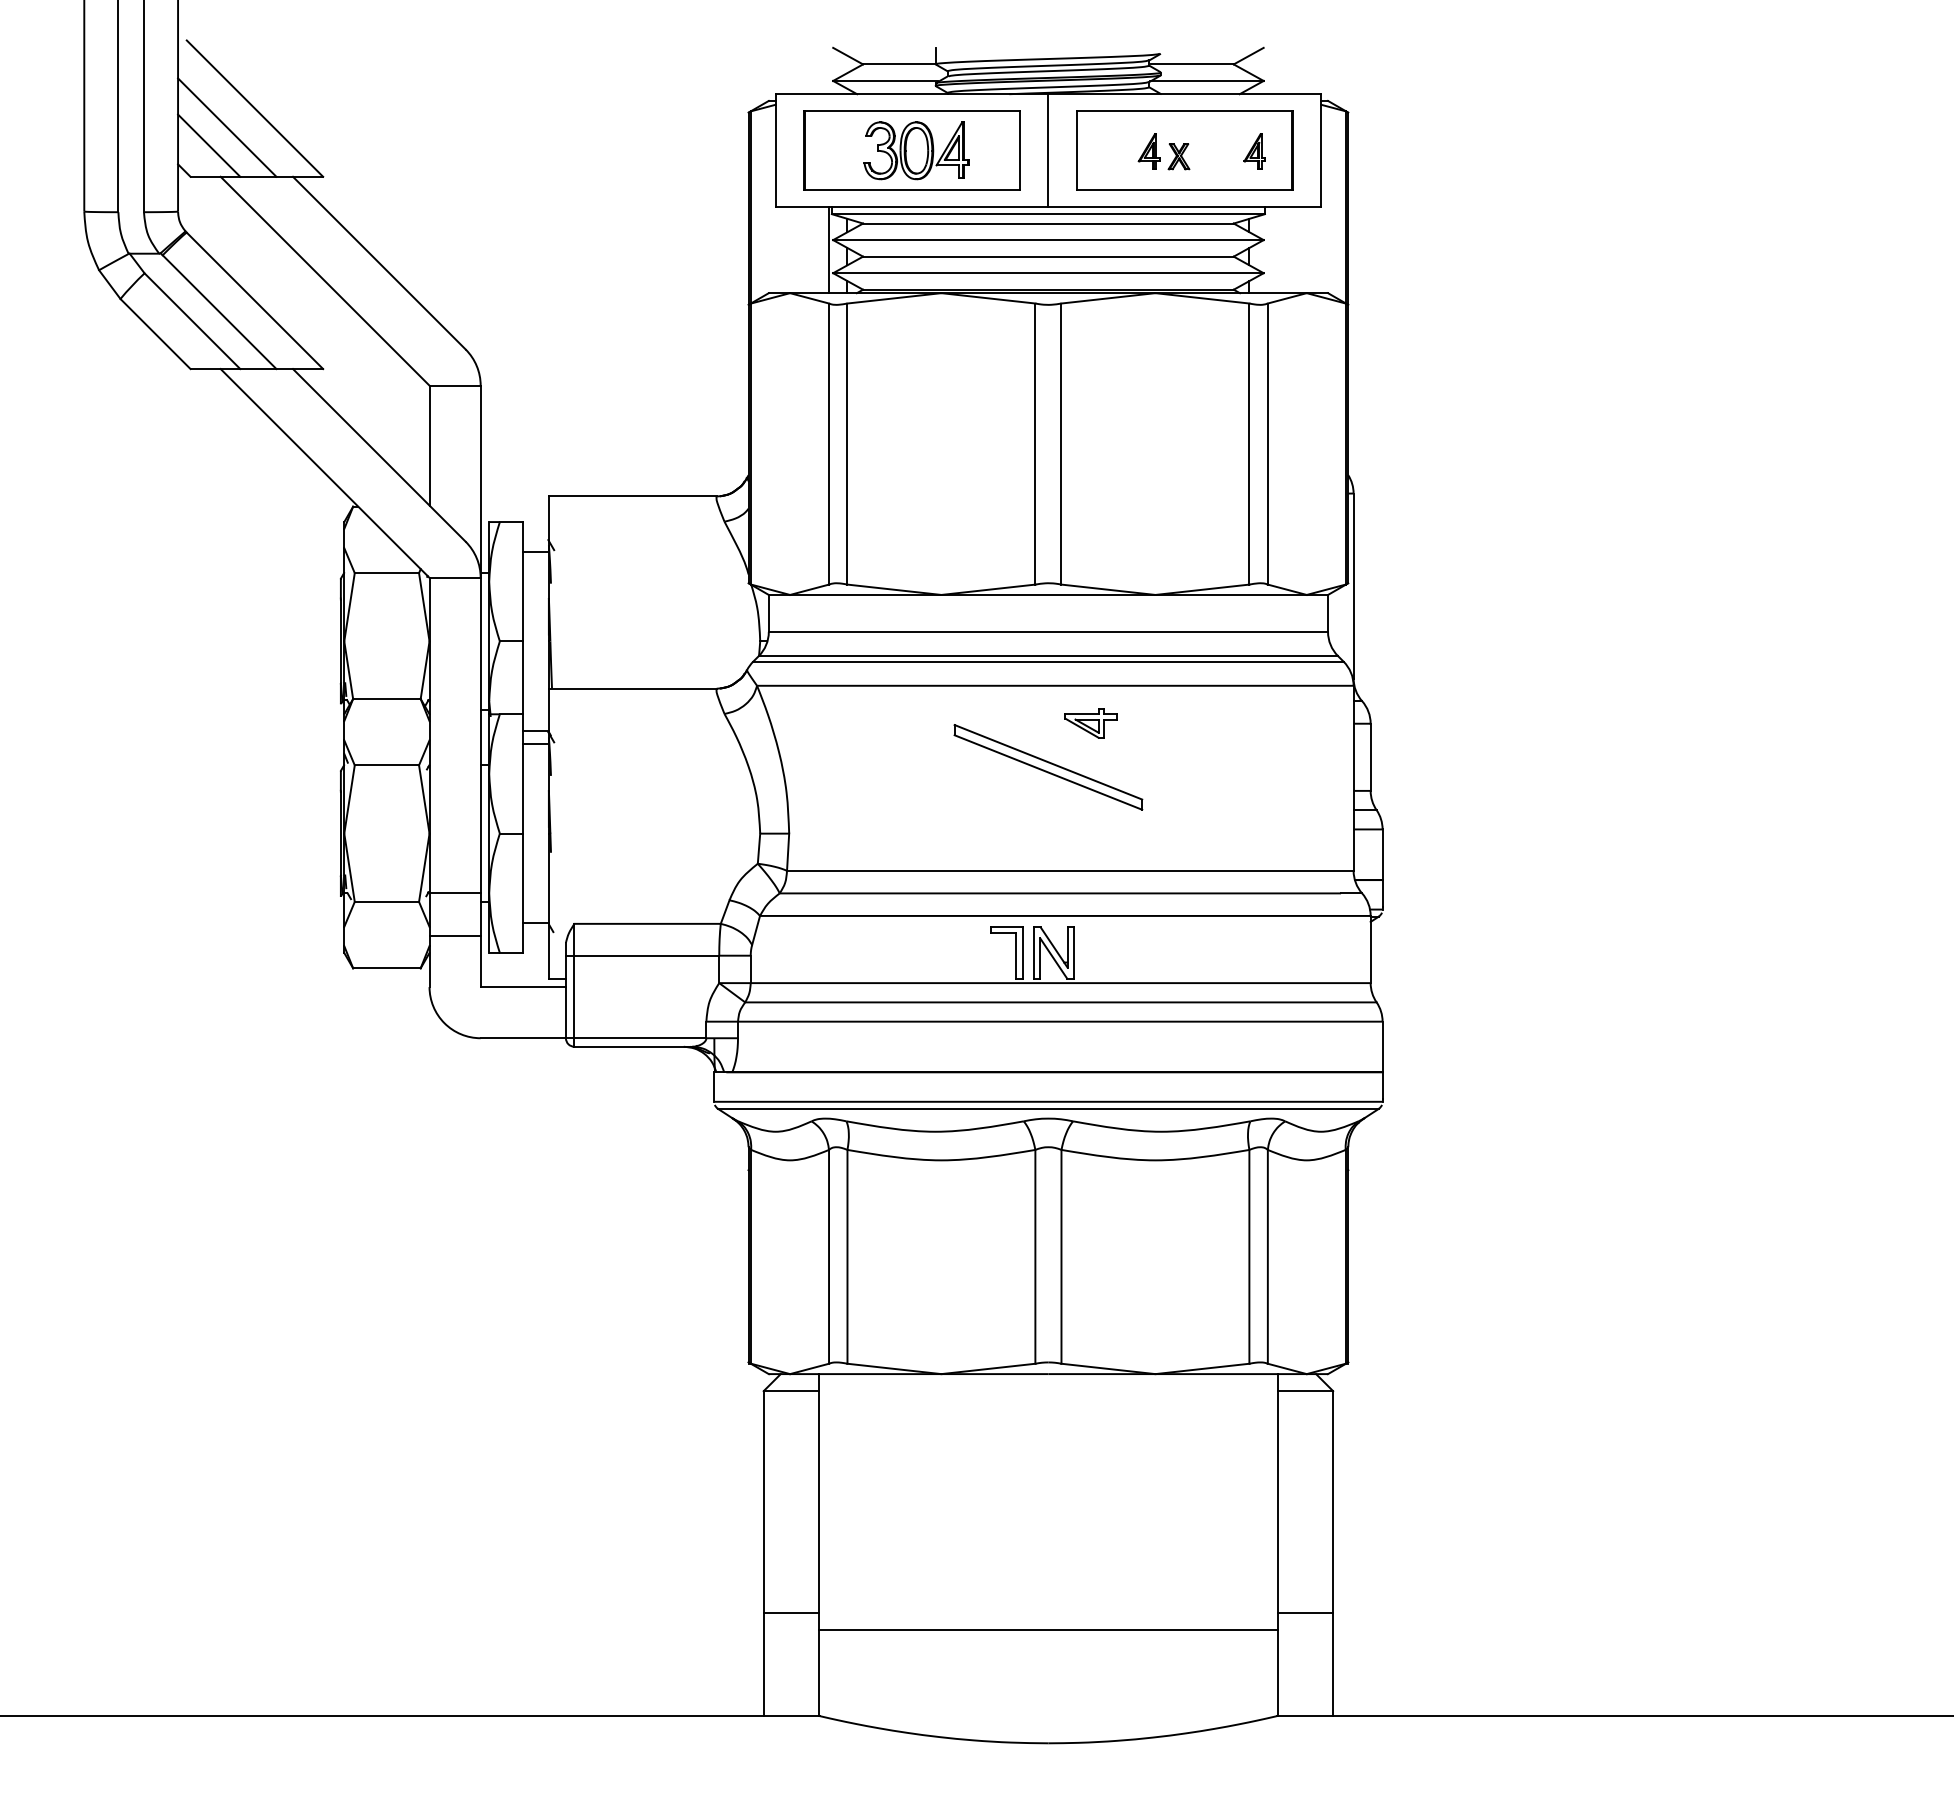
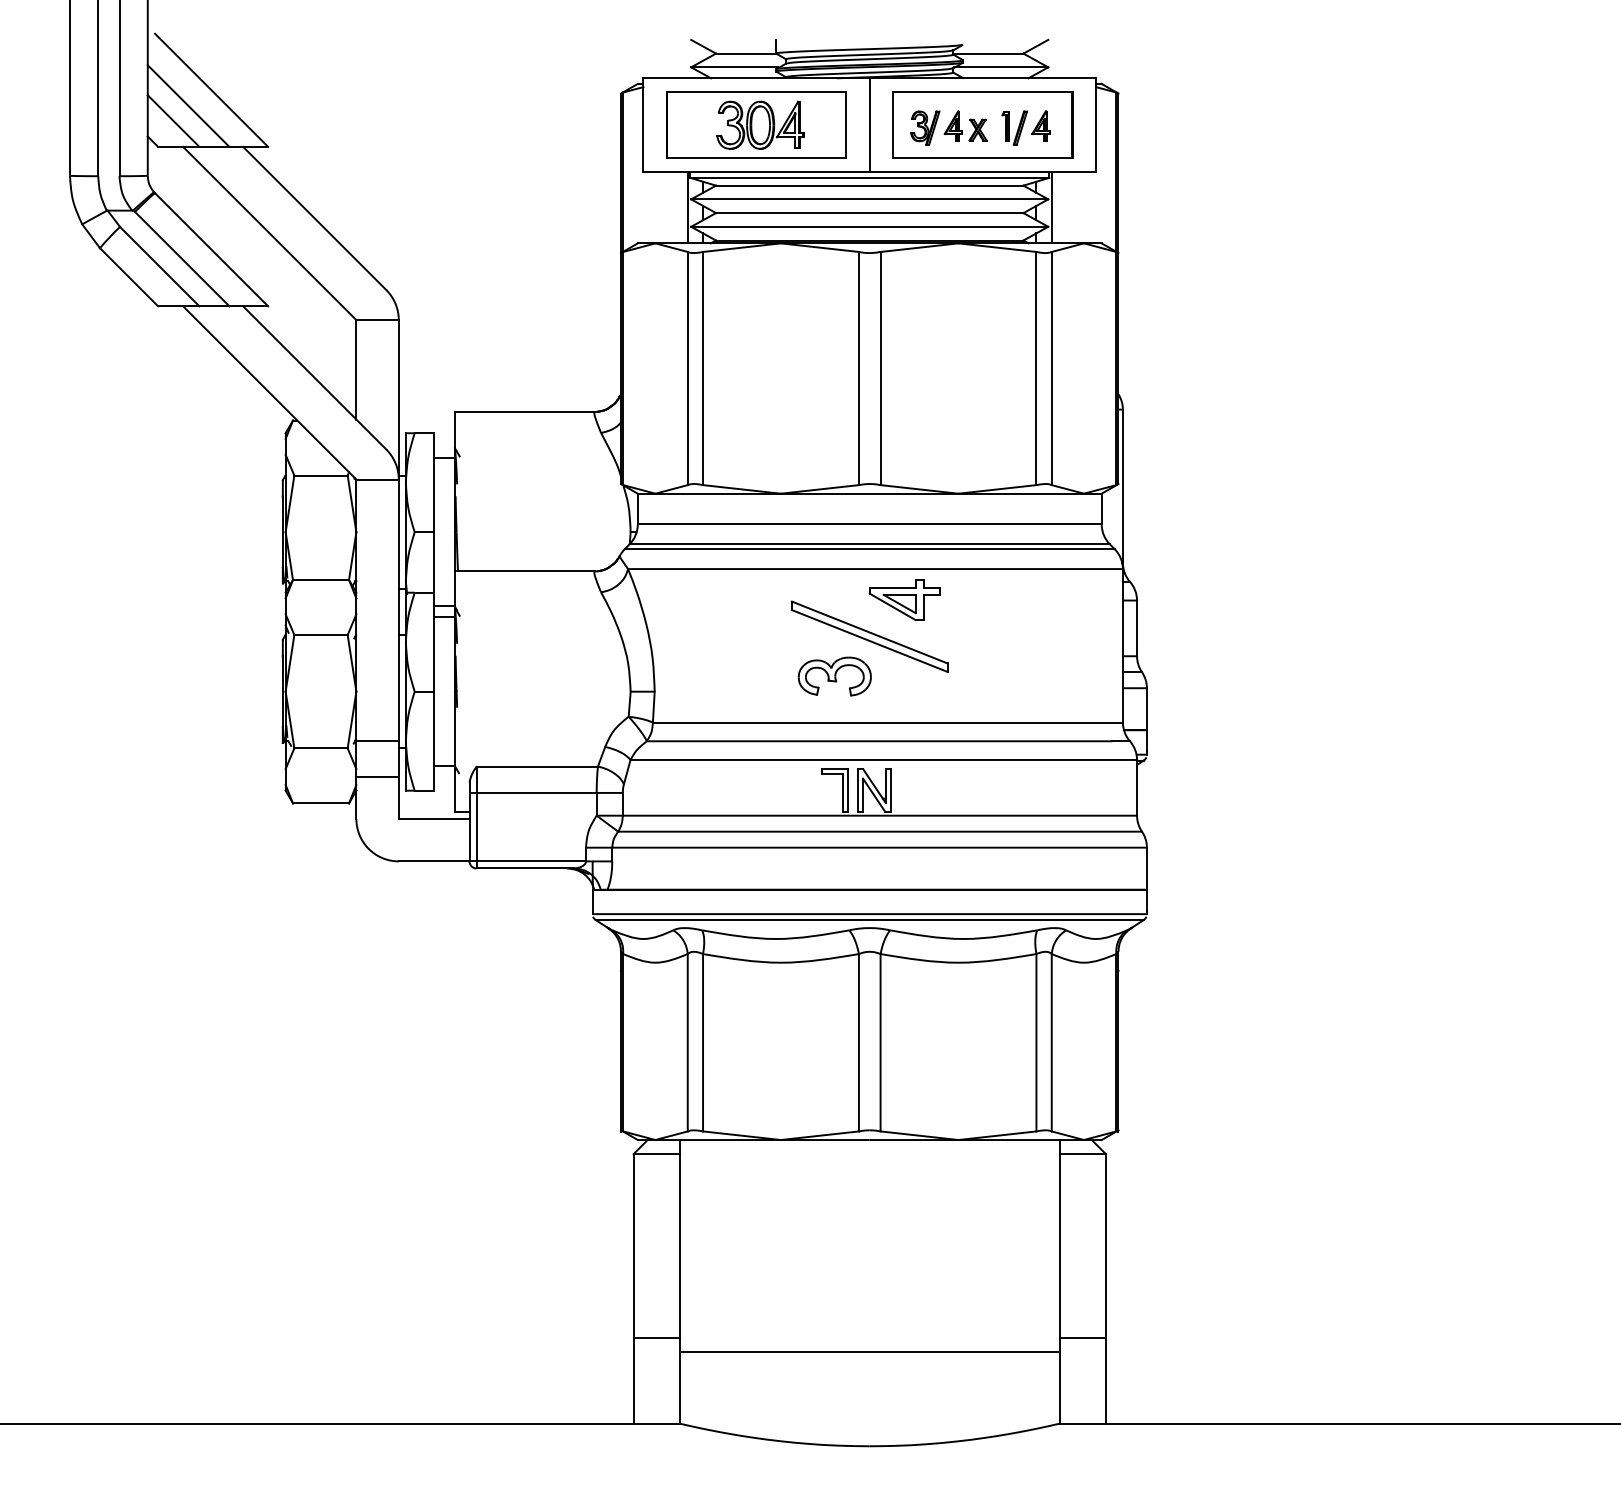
part: (1115, 153) -> (925, 127), added
part: (1223, 153) -> (1014, 127), added
line: (1267, 249) -> (1051, 207), added
part: (1090, 723) -> (904, 600), size x1.67
part: (1006, 815) -> (834, 676), added

